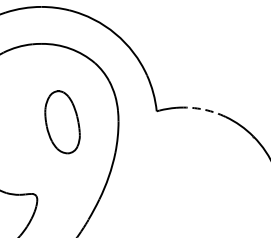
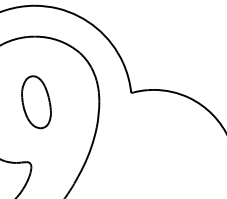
arc: (204, 109) -> (171, 91), dashed -> solid
part: (62, 122) -> (36, 102), moved

